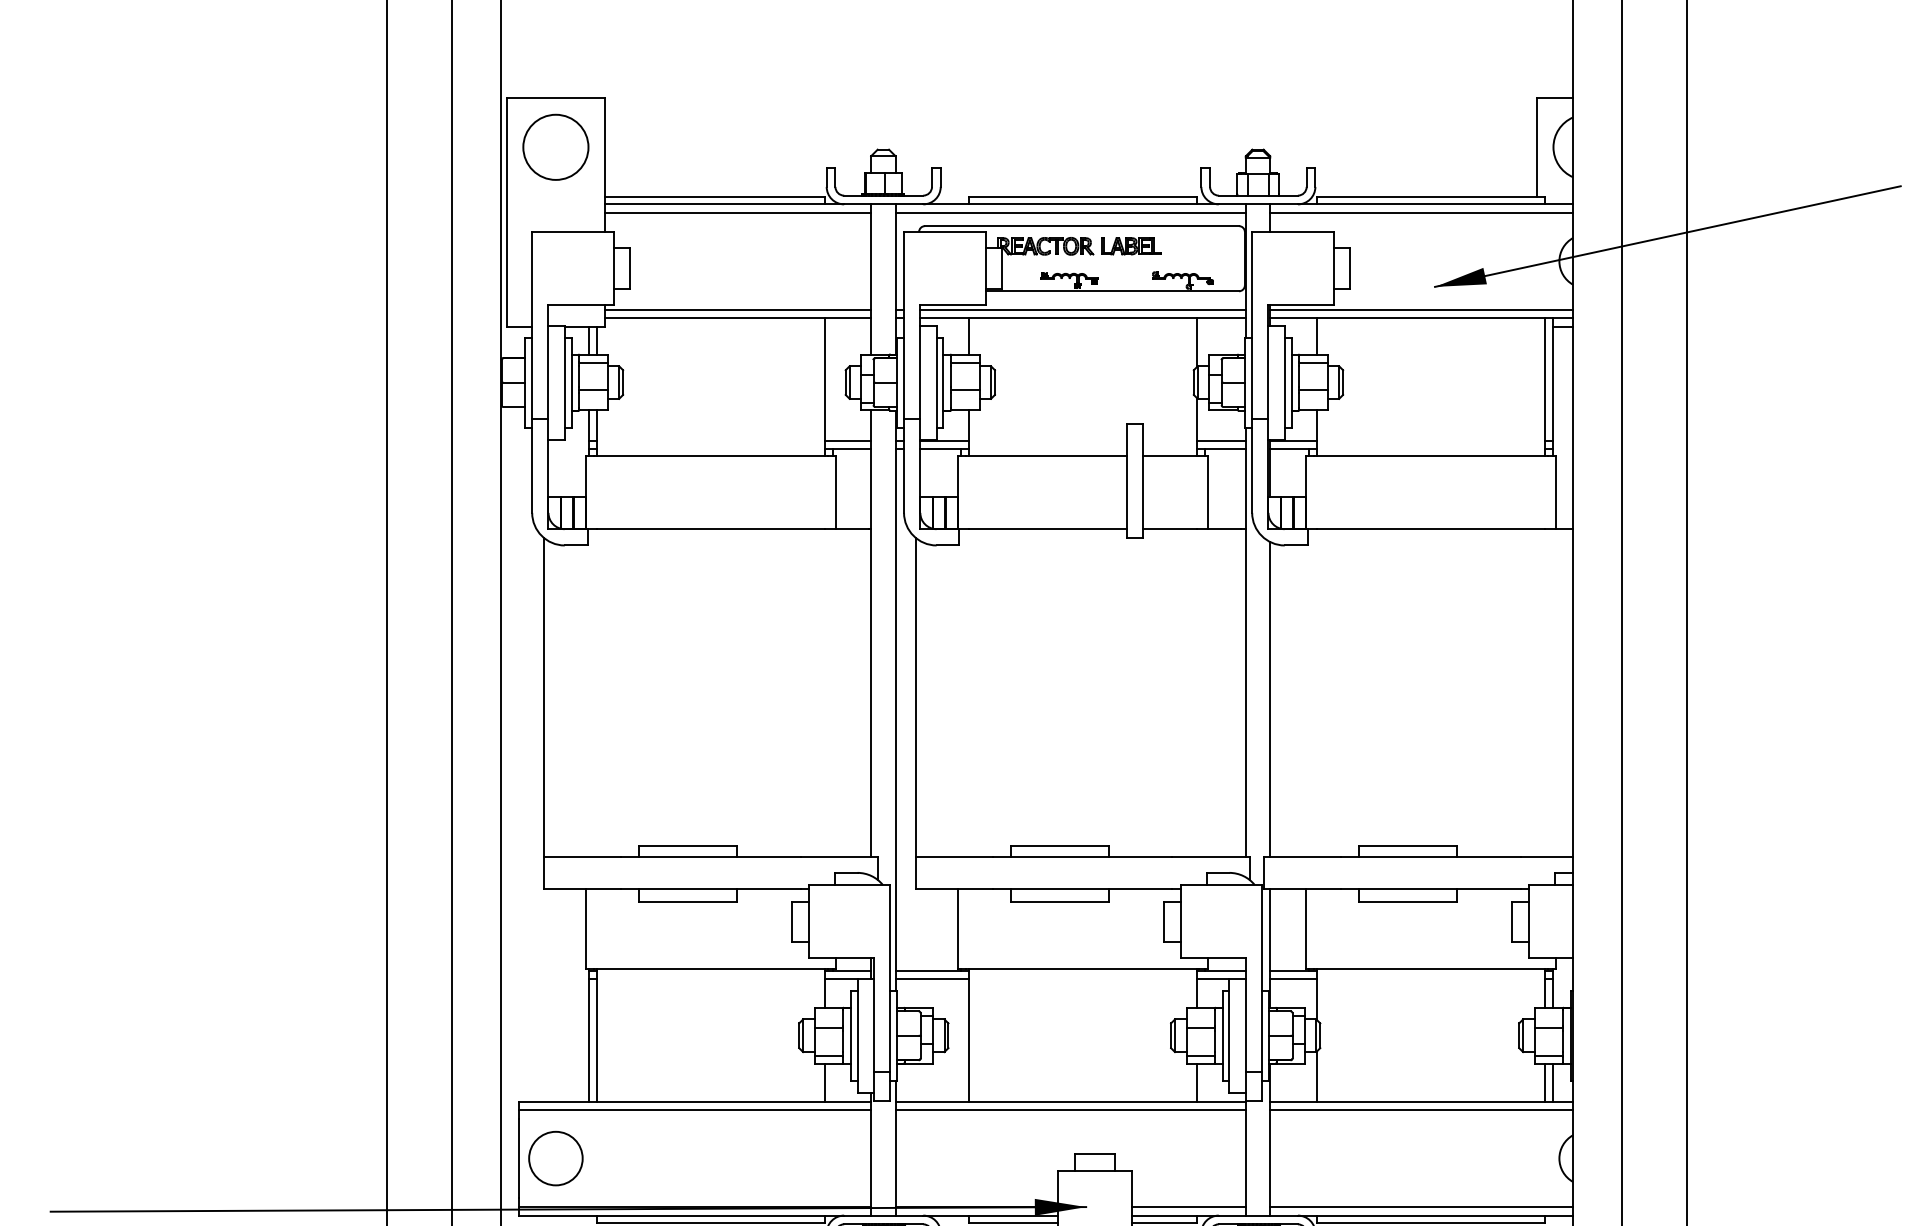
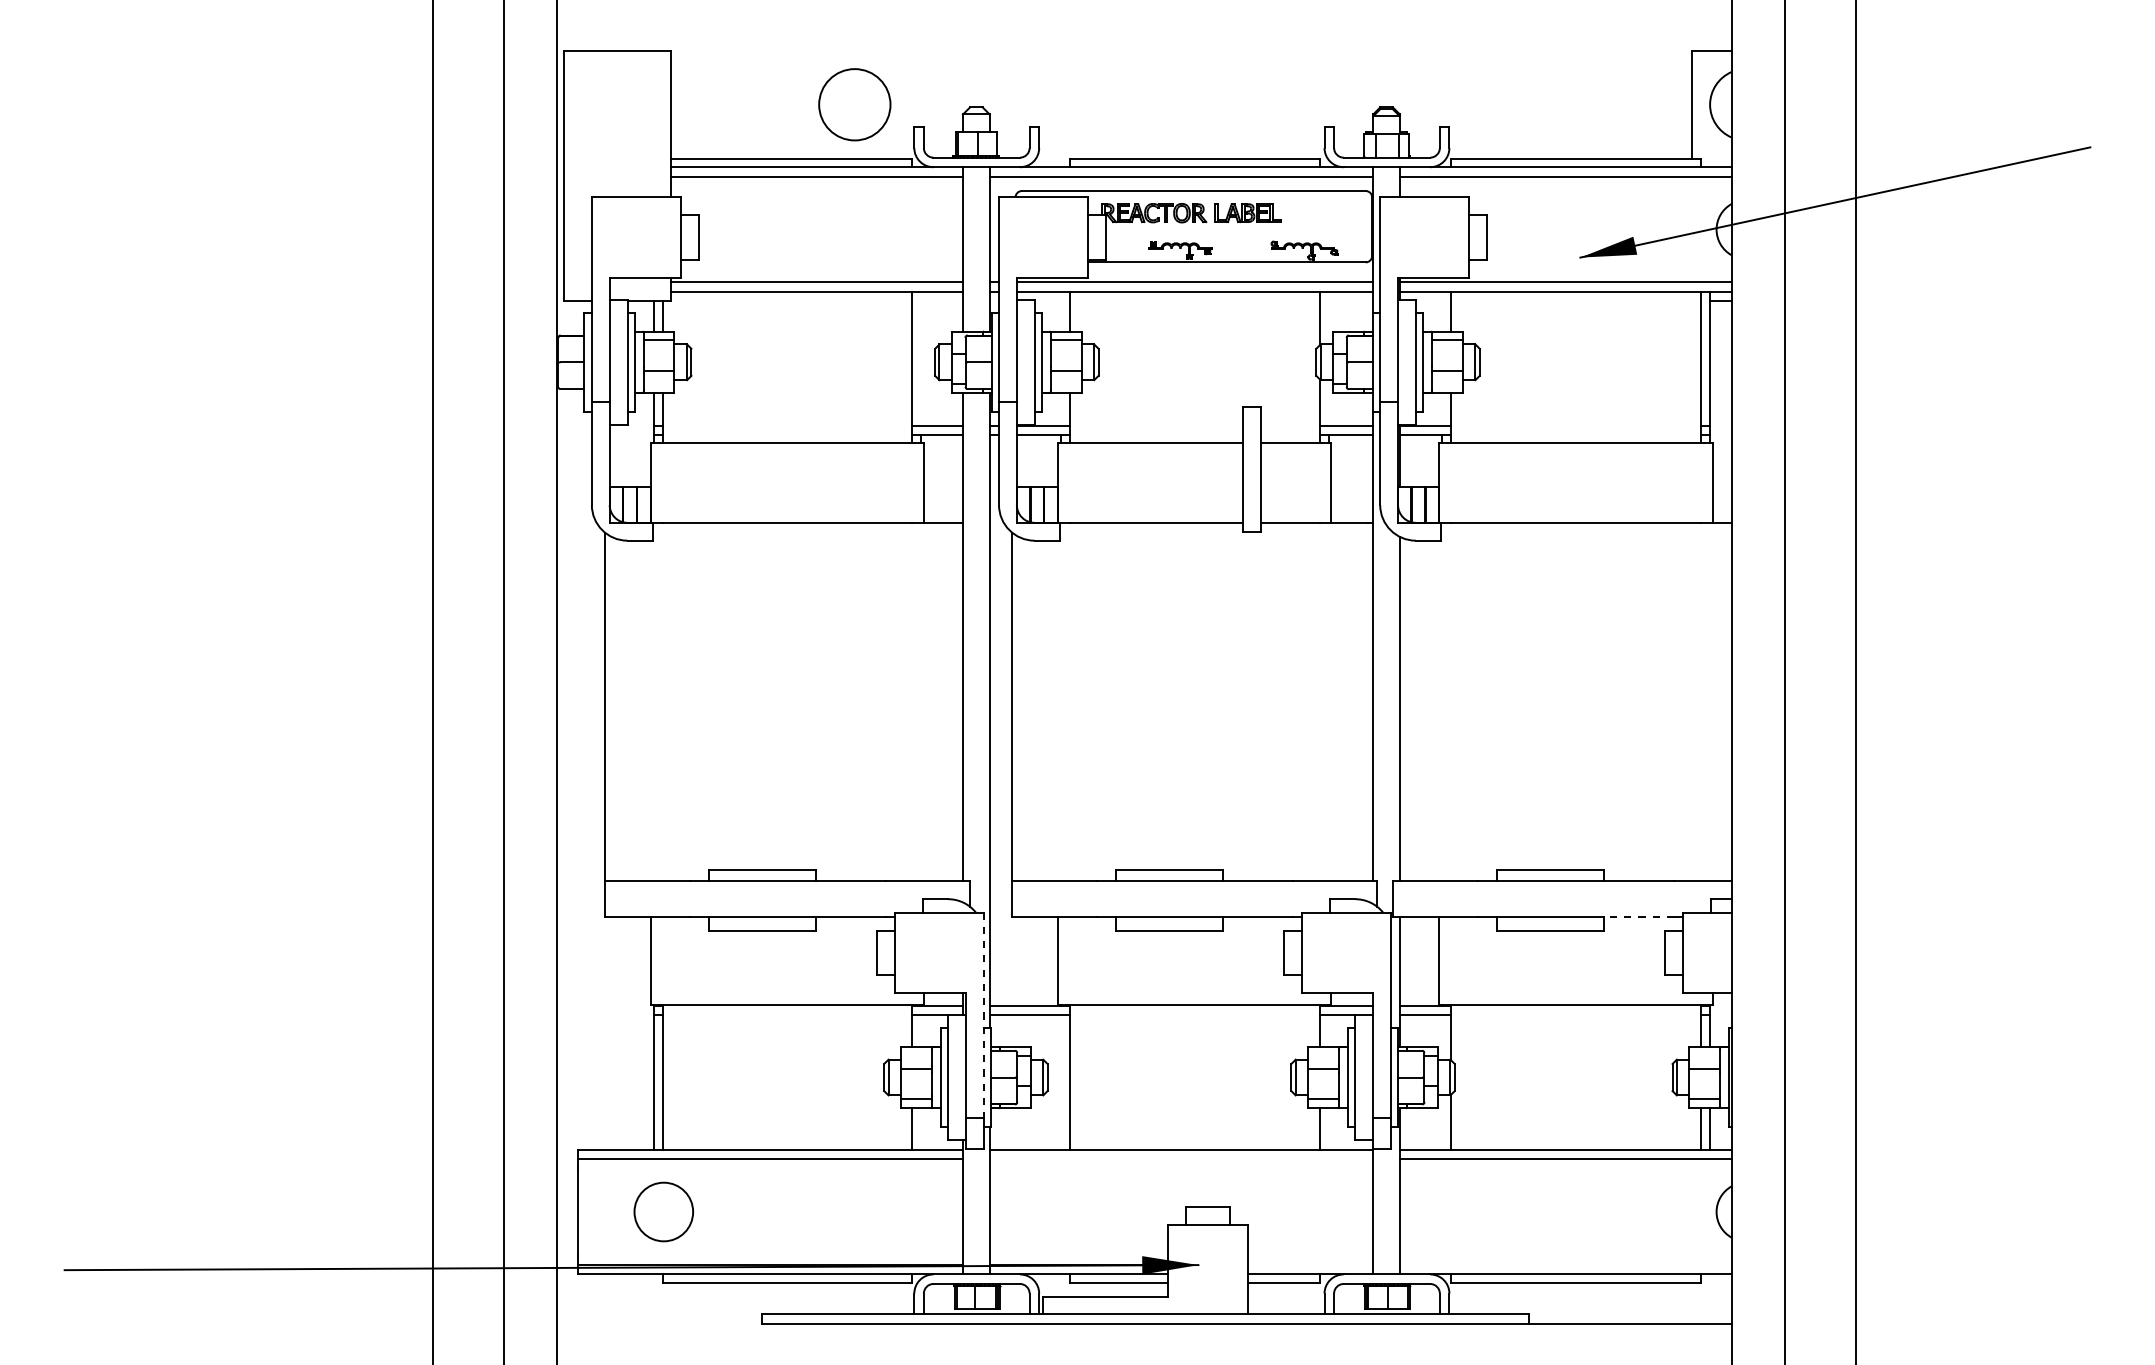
circle: (555, 147) -> (854, 104), moved
line: (1489, 889) -> (1639, 917), solid -> dashed
line: (889, 979) -> (983, 1015), solid -> dashed
line: (1070, 1110) -> (1181, 1159), removed
circle: (555, 1158) -> (663, 1211), moved
line: (1188, 1206) -> (1310, 1264), removed
line: (1421, 1206) -> (1565, 1264), removed

